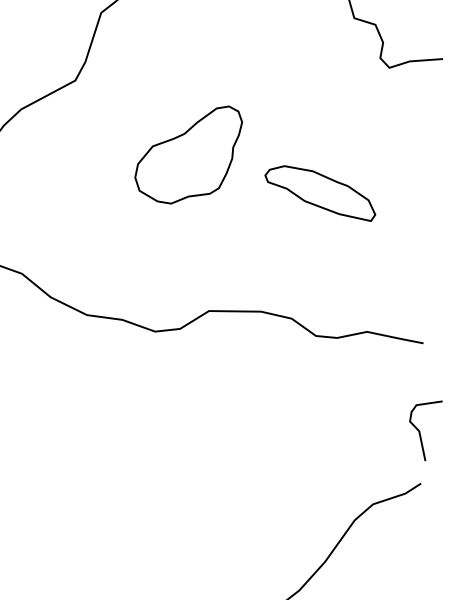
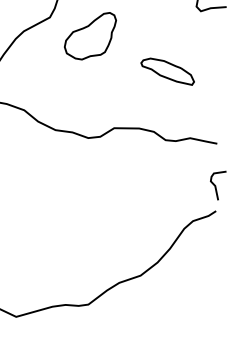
part: (188, 155) -> (90, 36), moved

